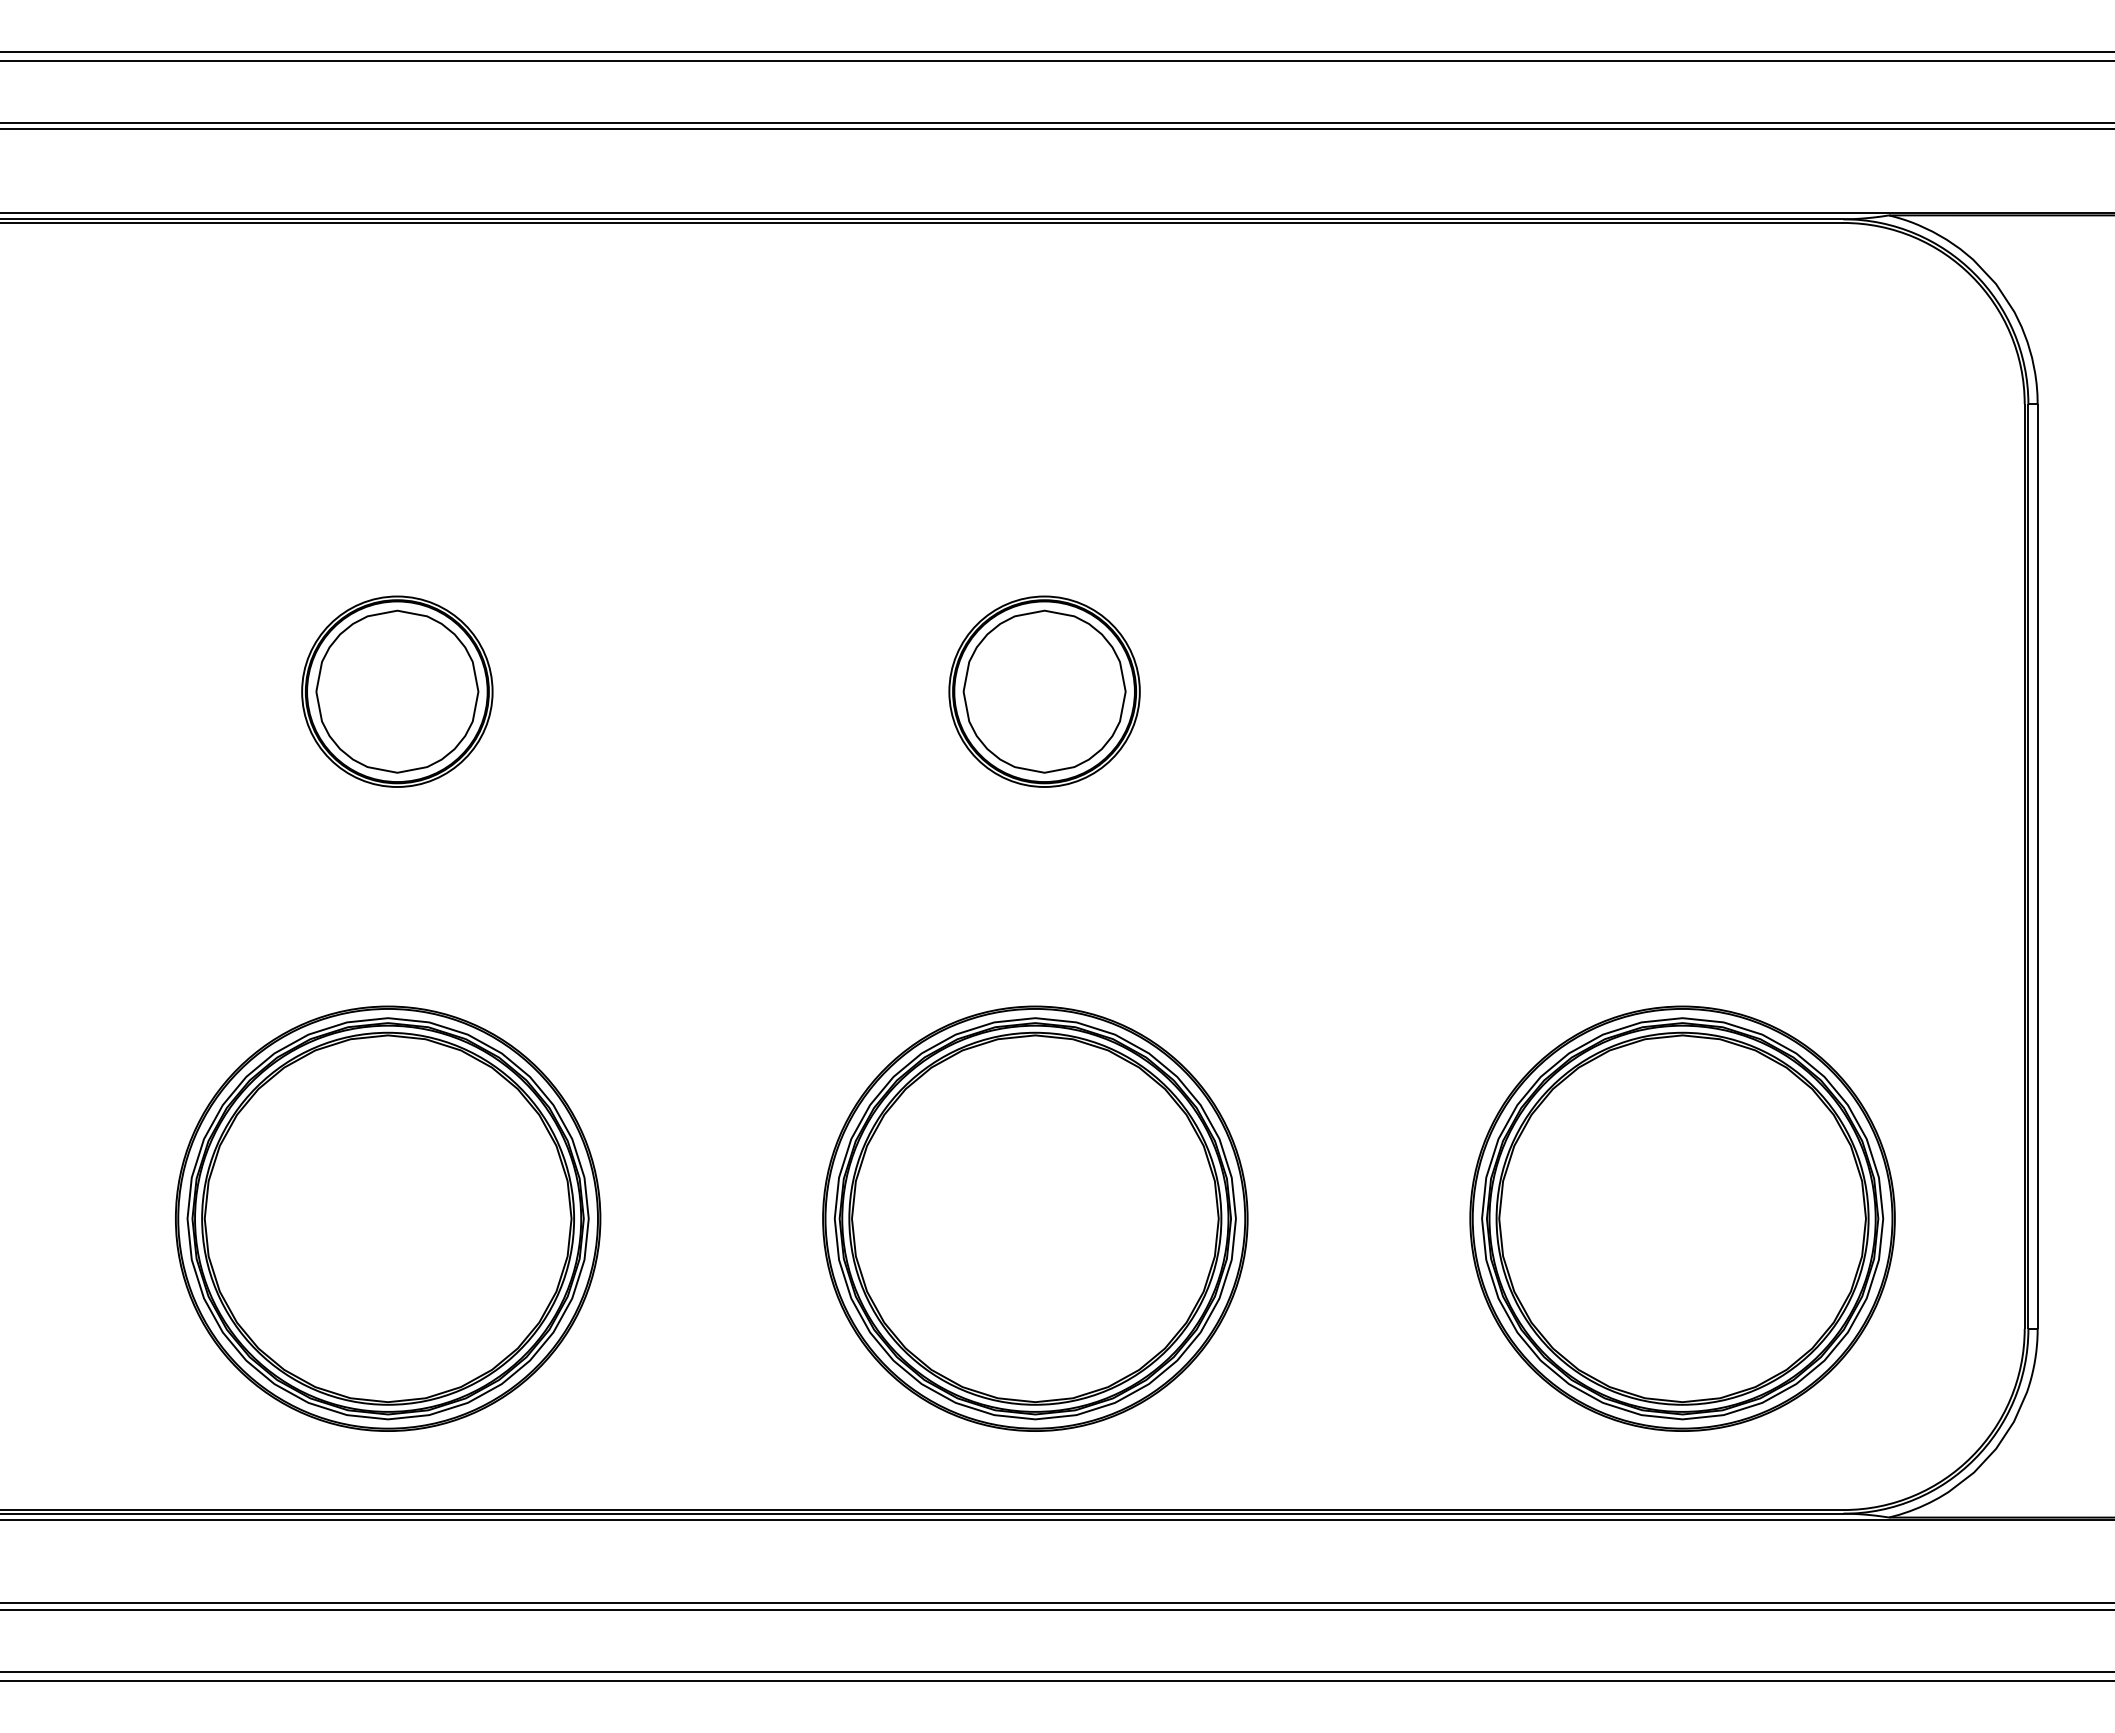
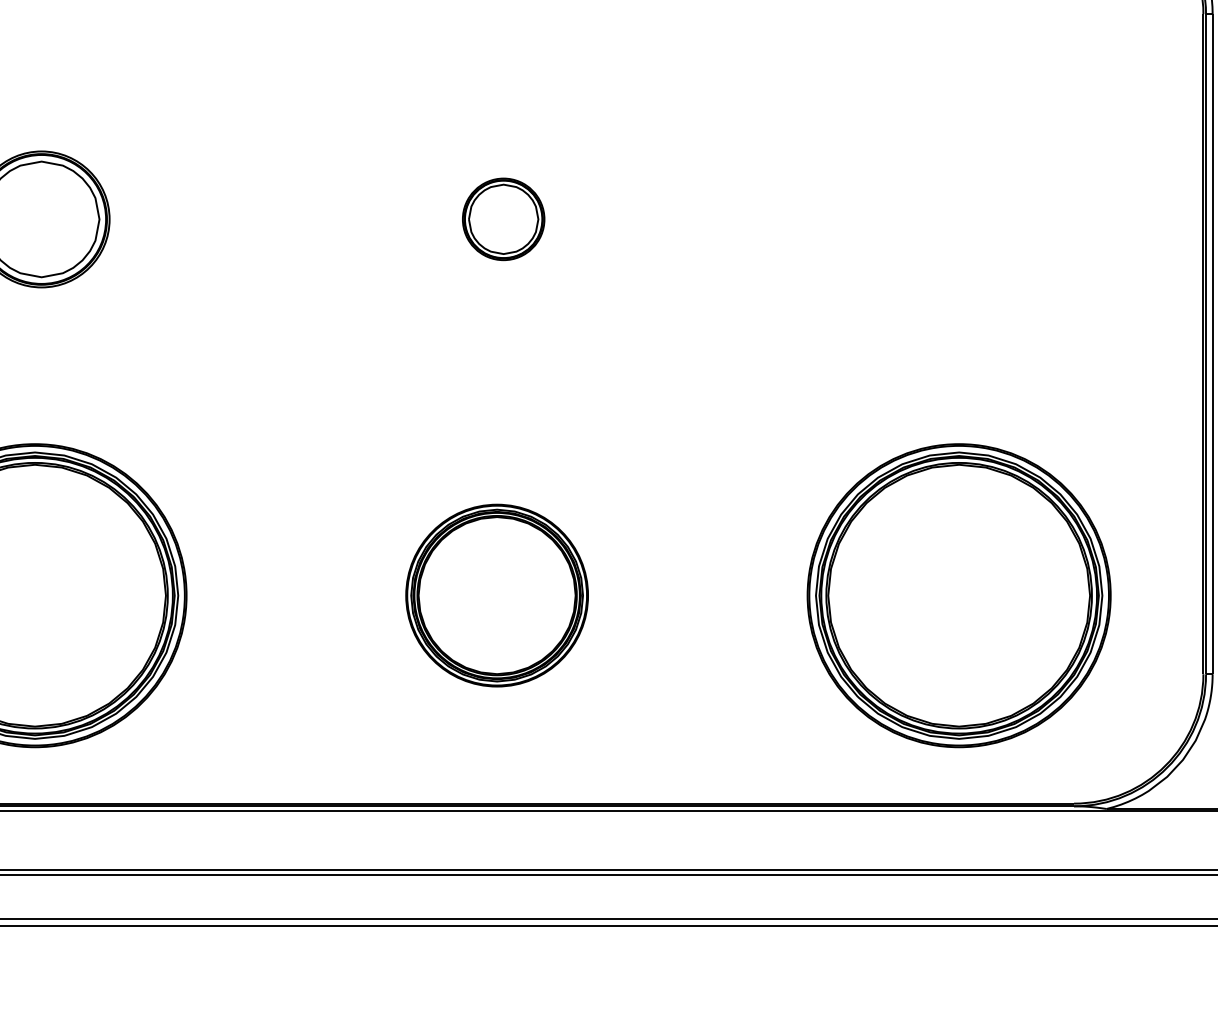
part: (1044, 691) -> (503, 219), size x0.6
part: (1035, 1218) -> (497, 595), size x0.6

